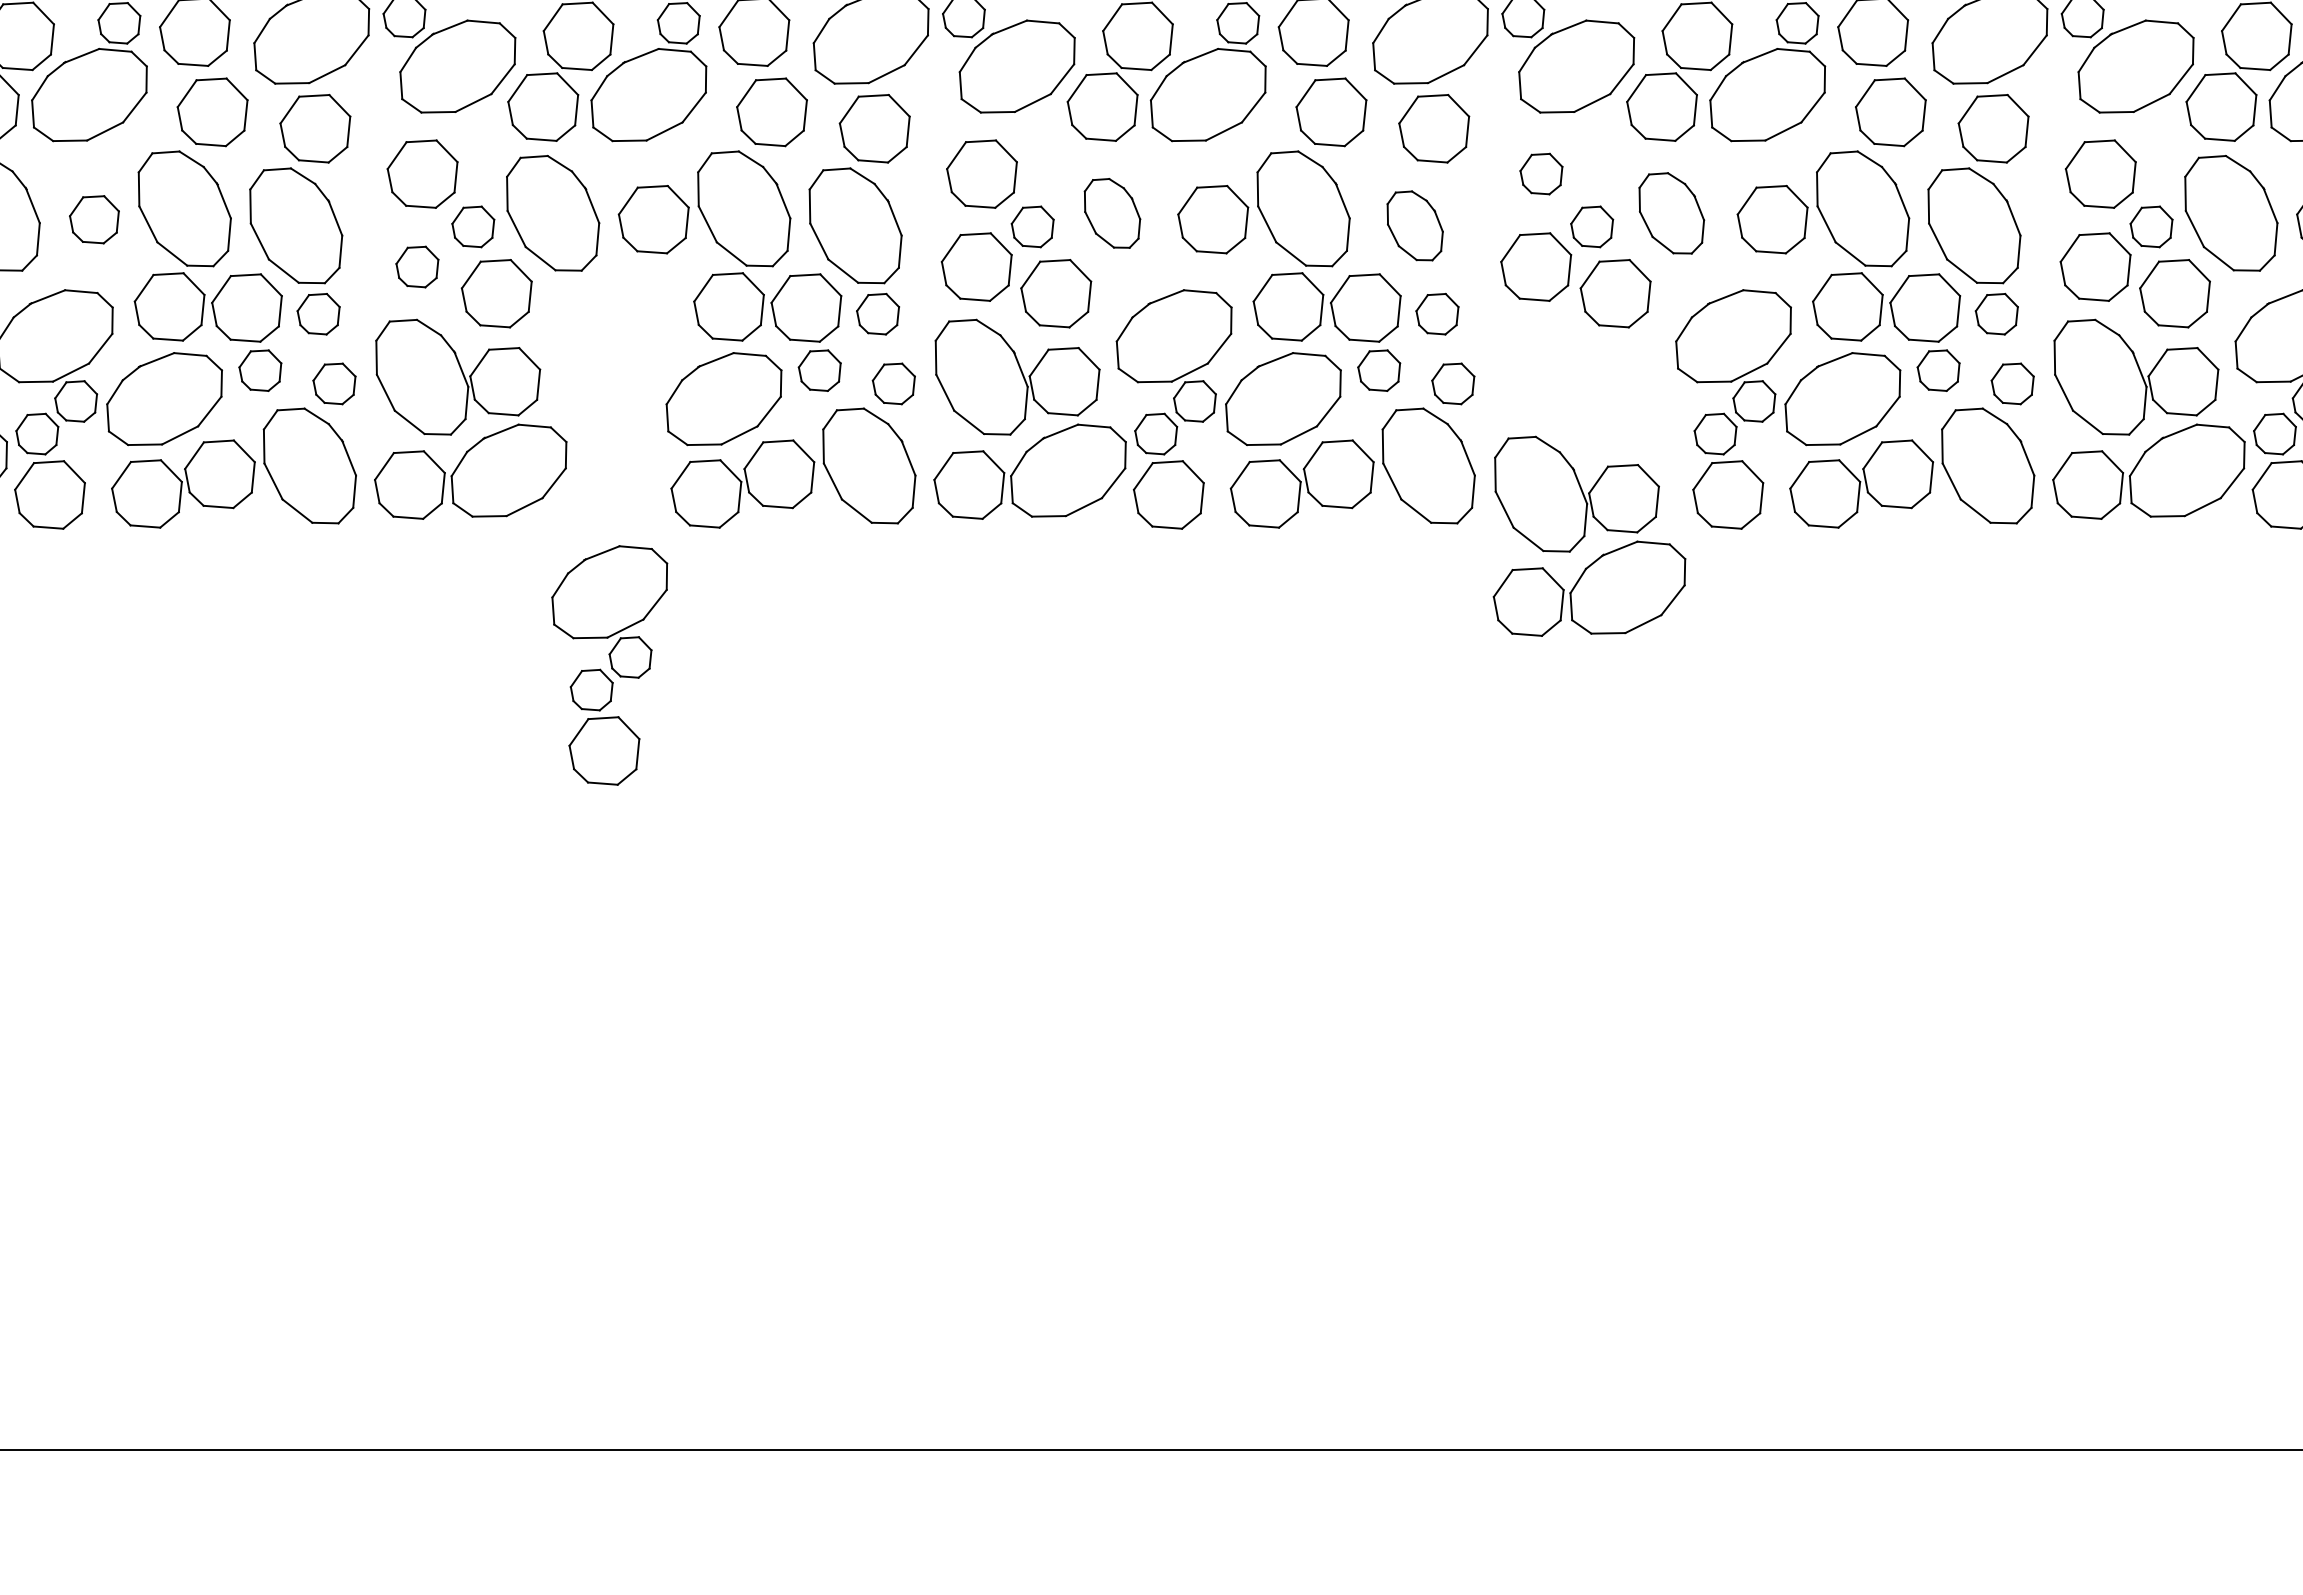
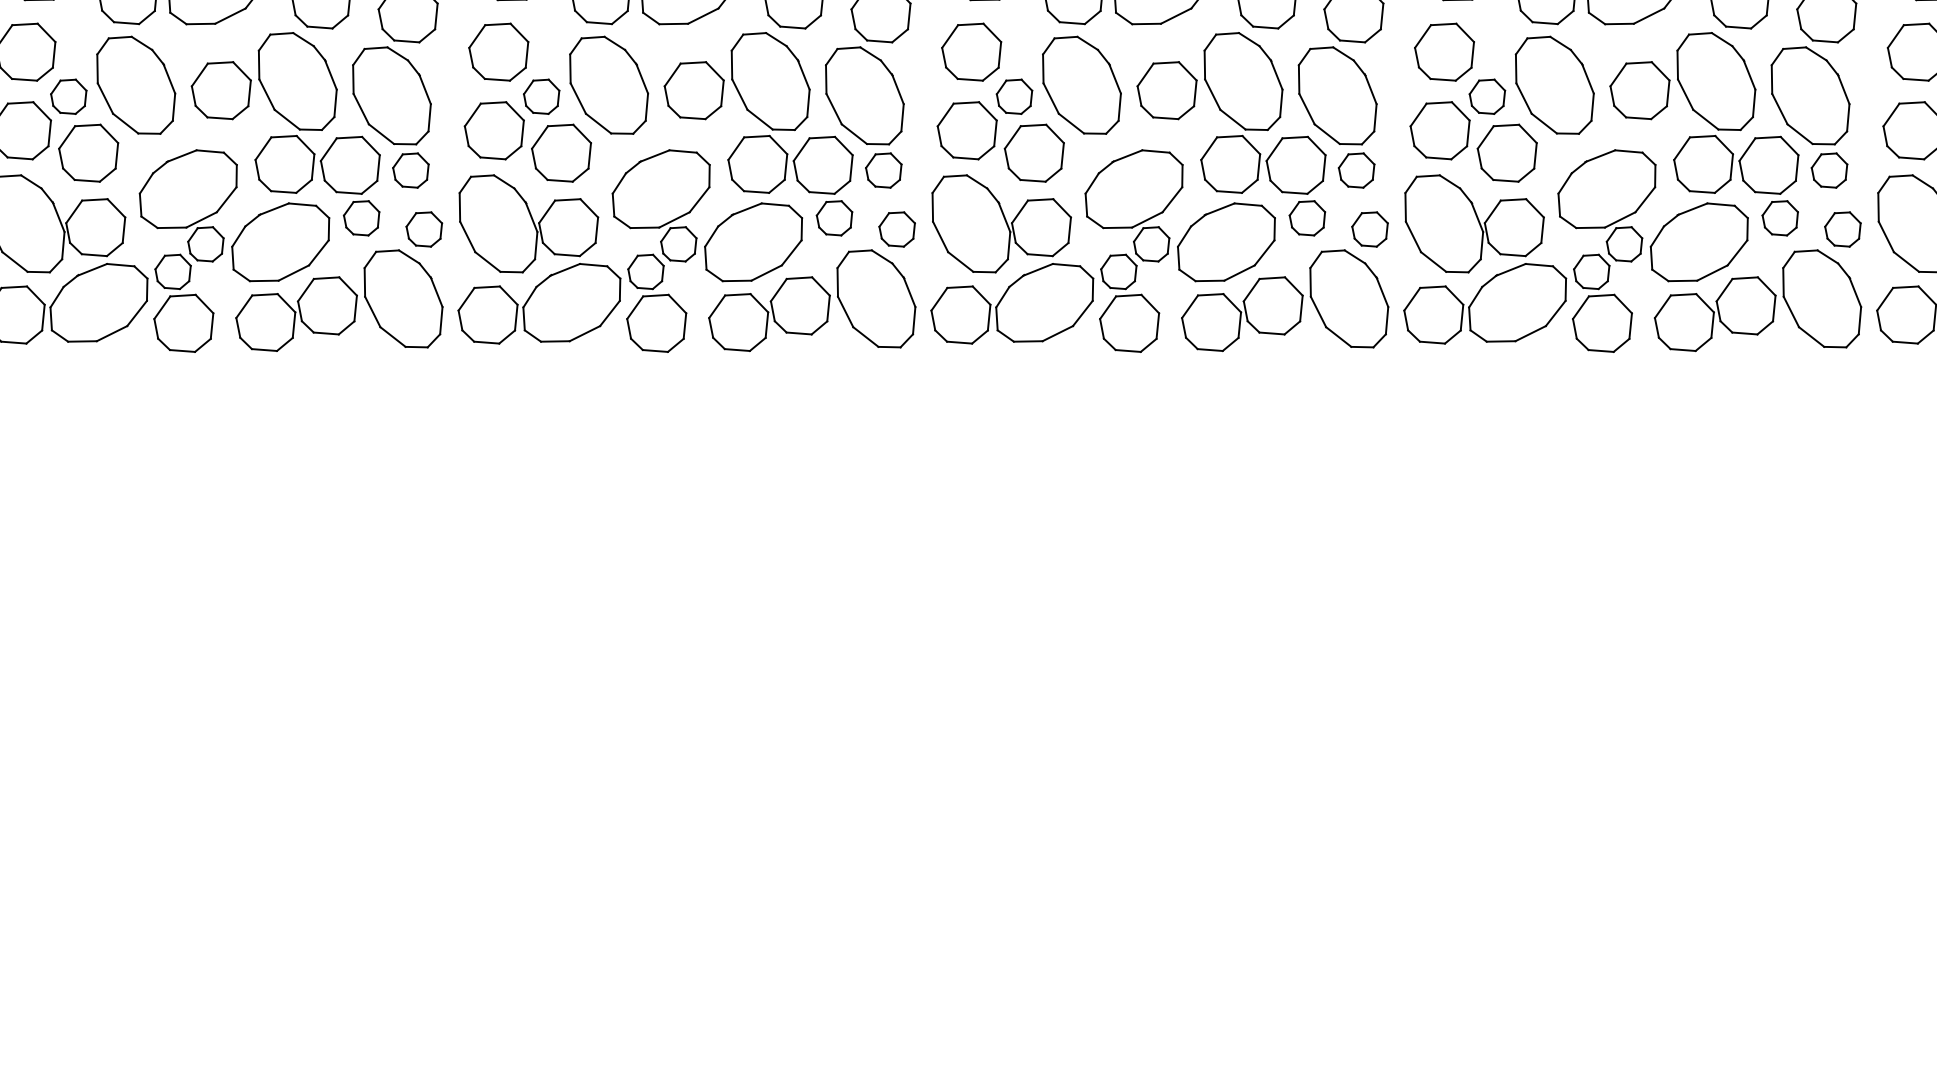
part: (1541, 173) -> (1444, 51), size x1.67
part: (1112, 213) -> (1081, 85), size x1.67
part: (1671, 213) -> (1554, 85), size x1.43
part: (94, 219) -> (221, 90), size x1.43
part: (1415, 225) -> (1338, 95), size x1.67
part: (417, 266) -> (494, 130), size x1.67
part: (1589, 535) -> (1485, 258), moved
part: (609, 665) -> (660, 251), moved

